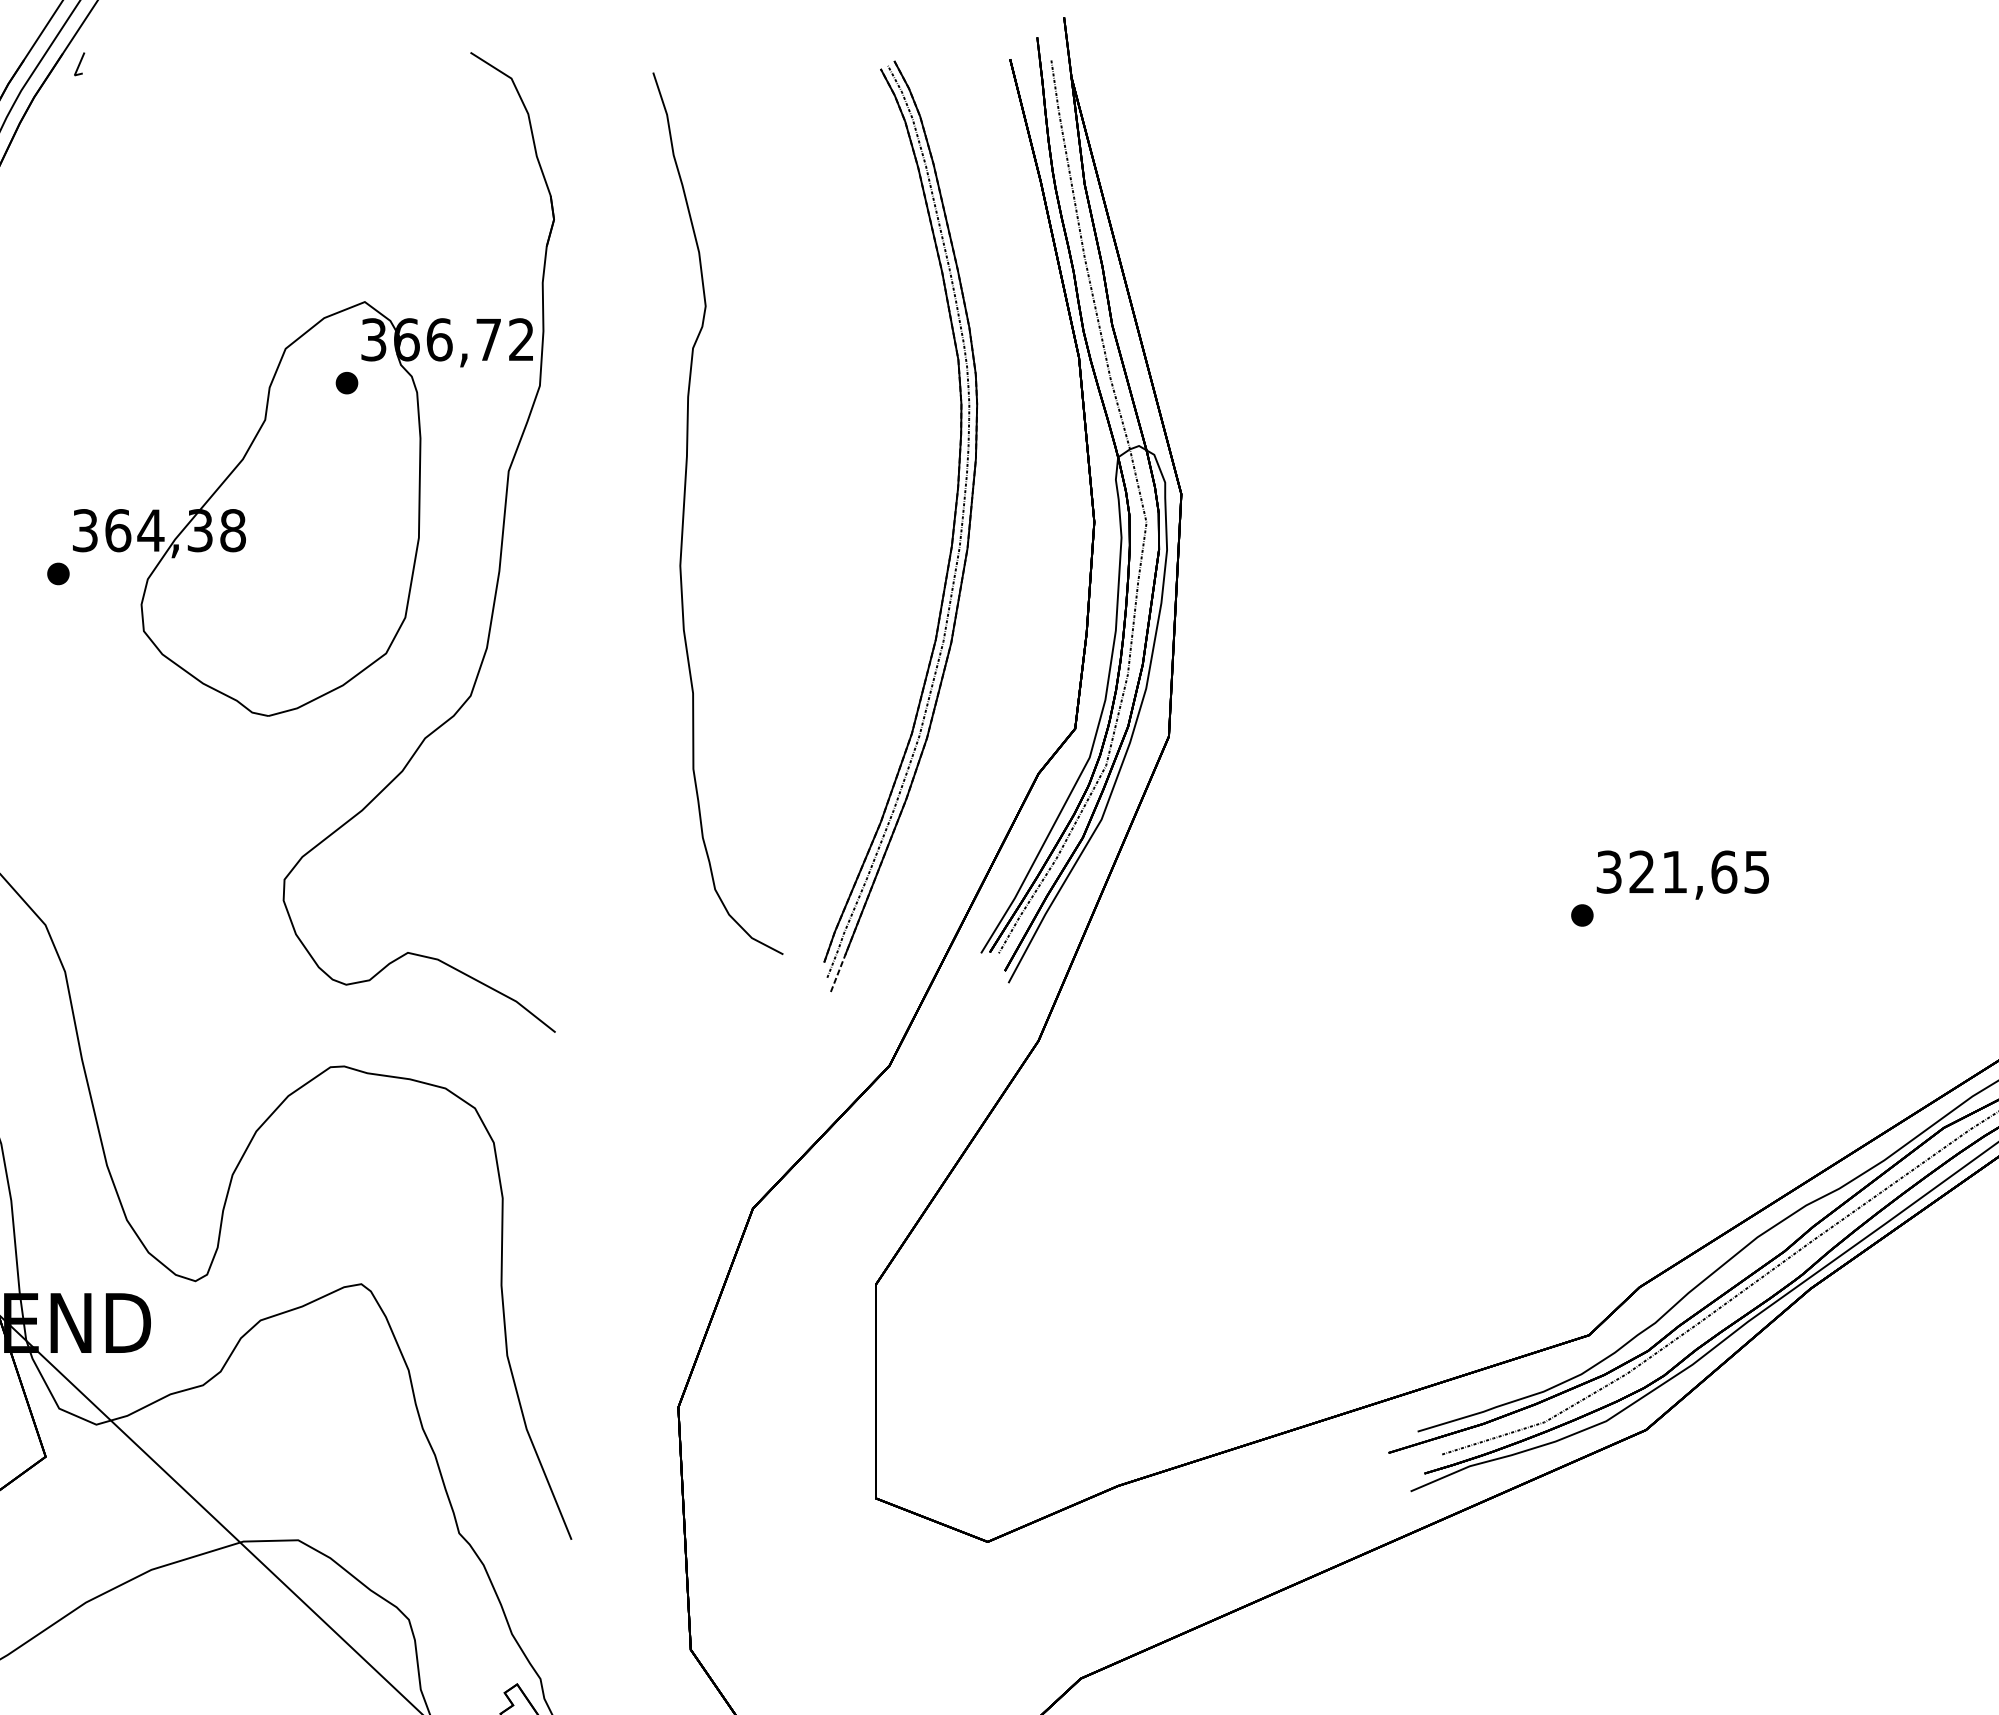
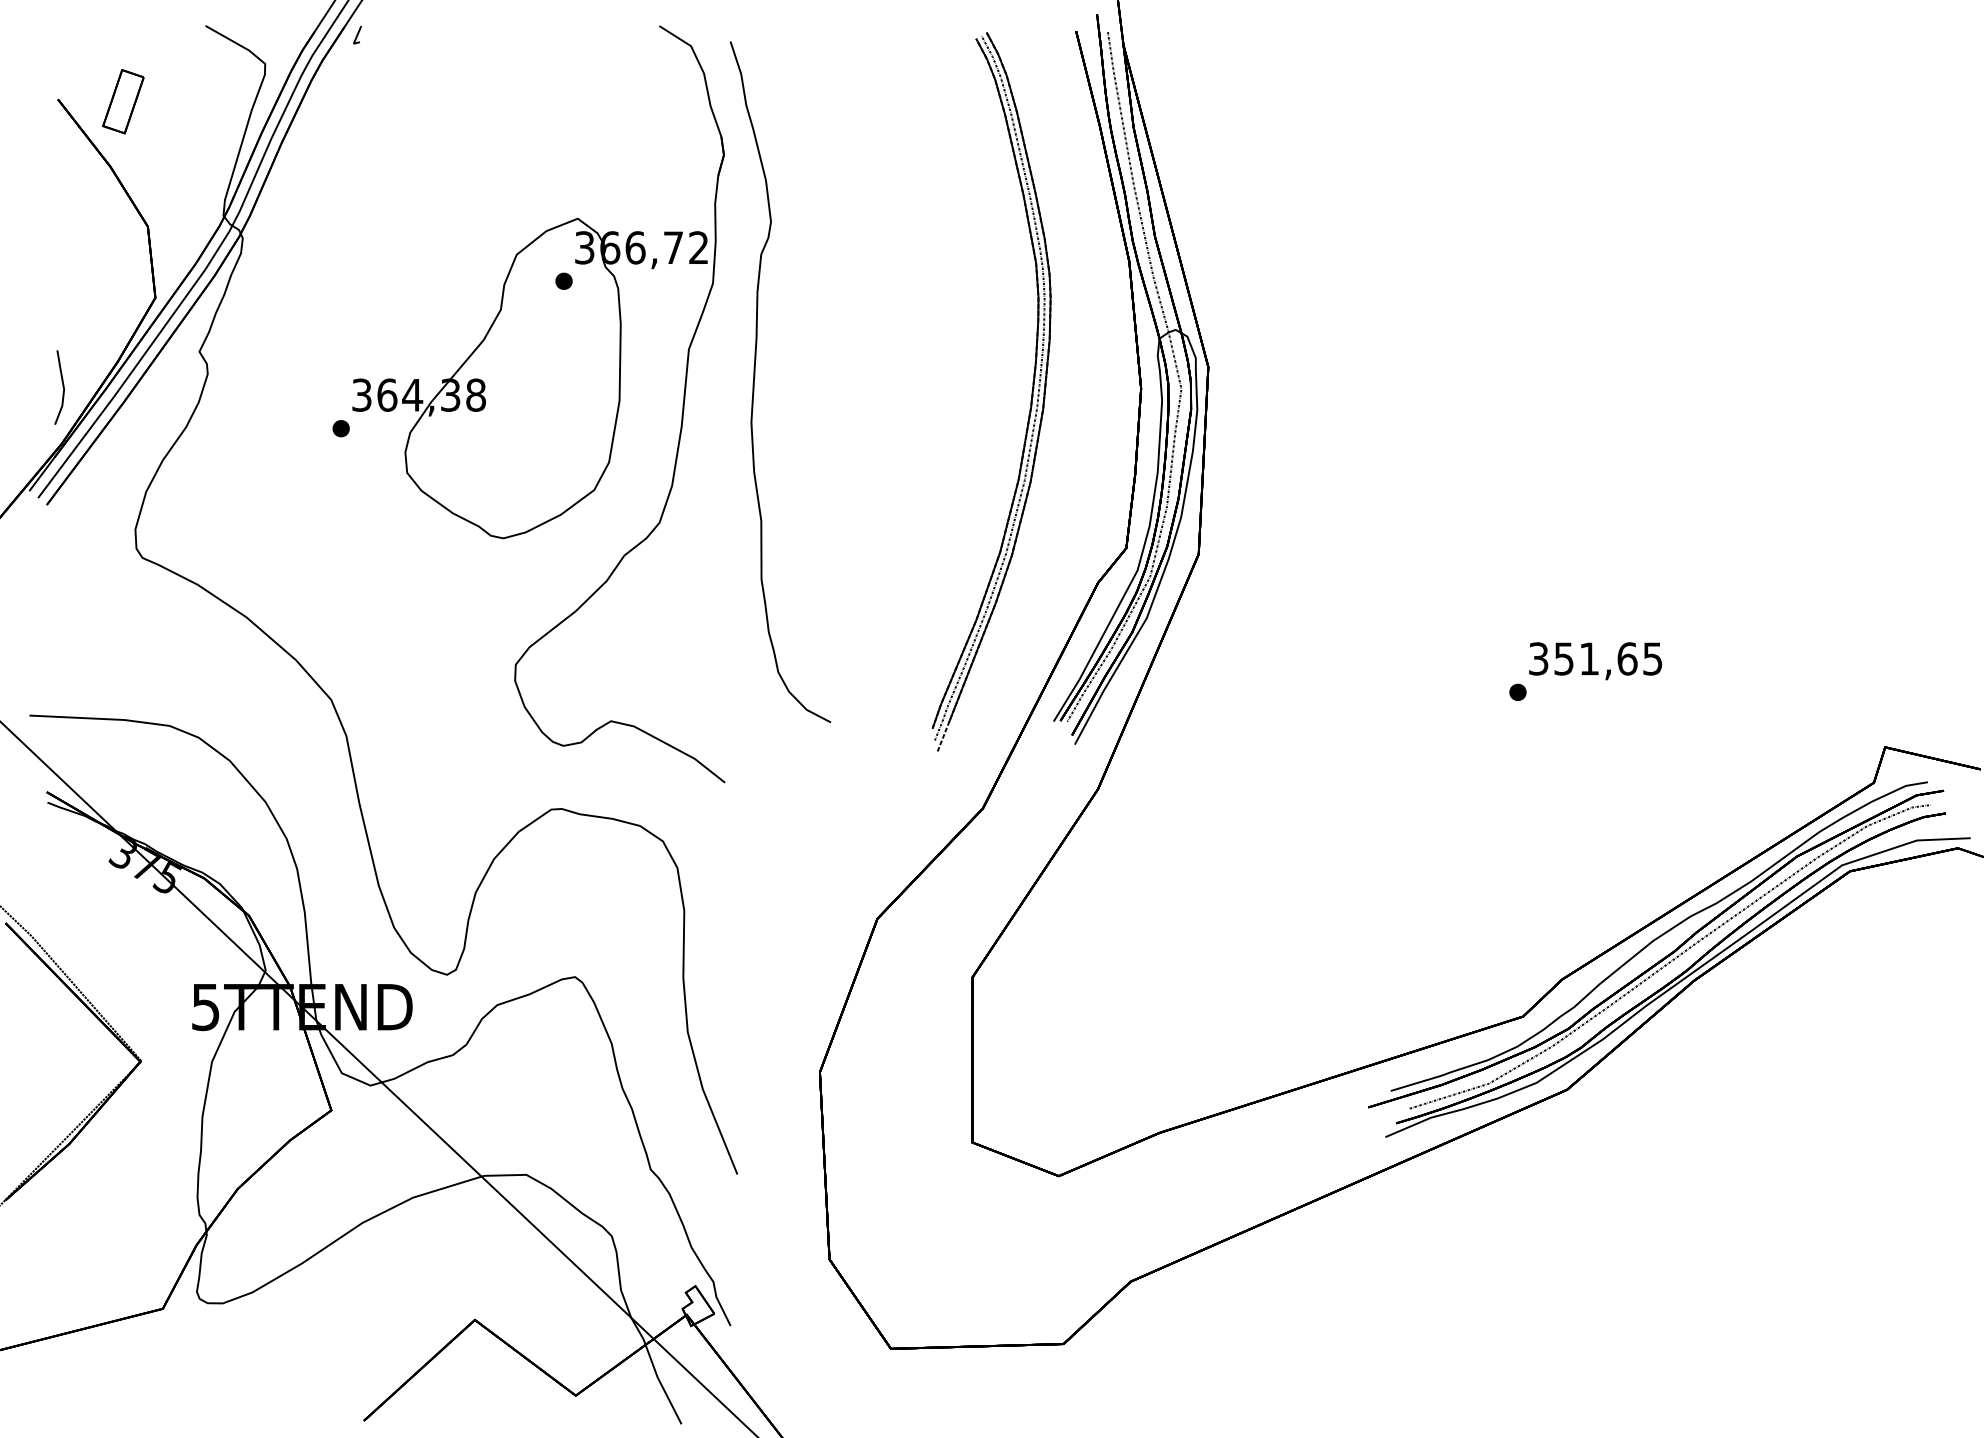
curve: (685, 506) -> (755, 376), moved
text: (1641, 871) -> (1563, 658), 321,65 -> 351,65

